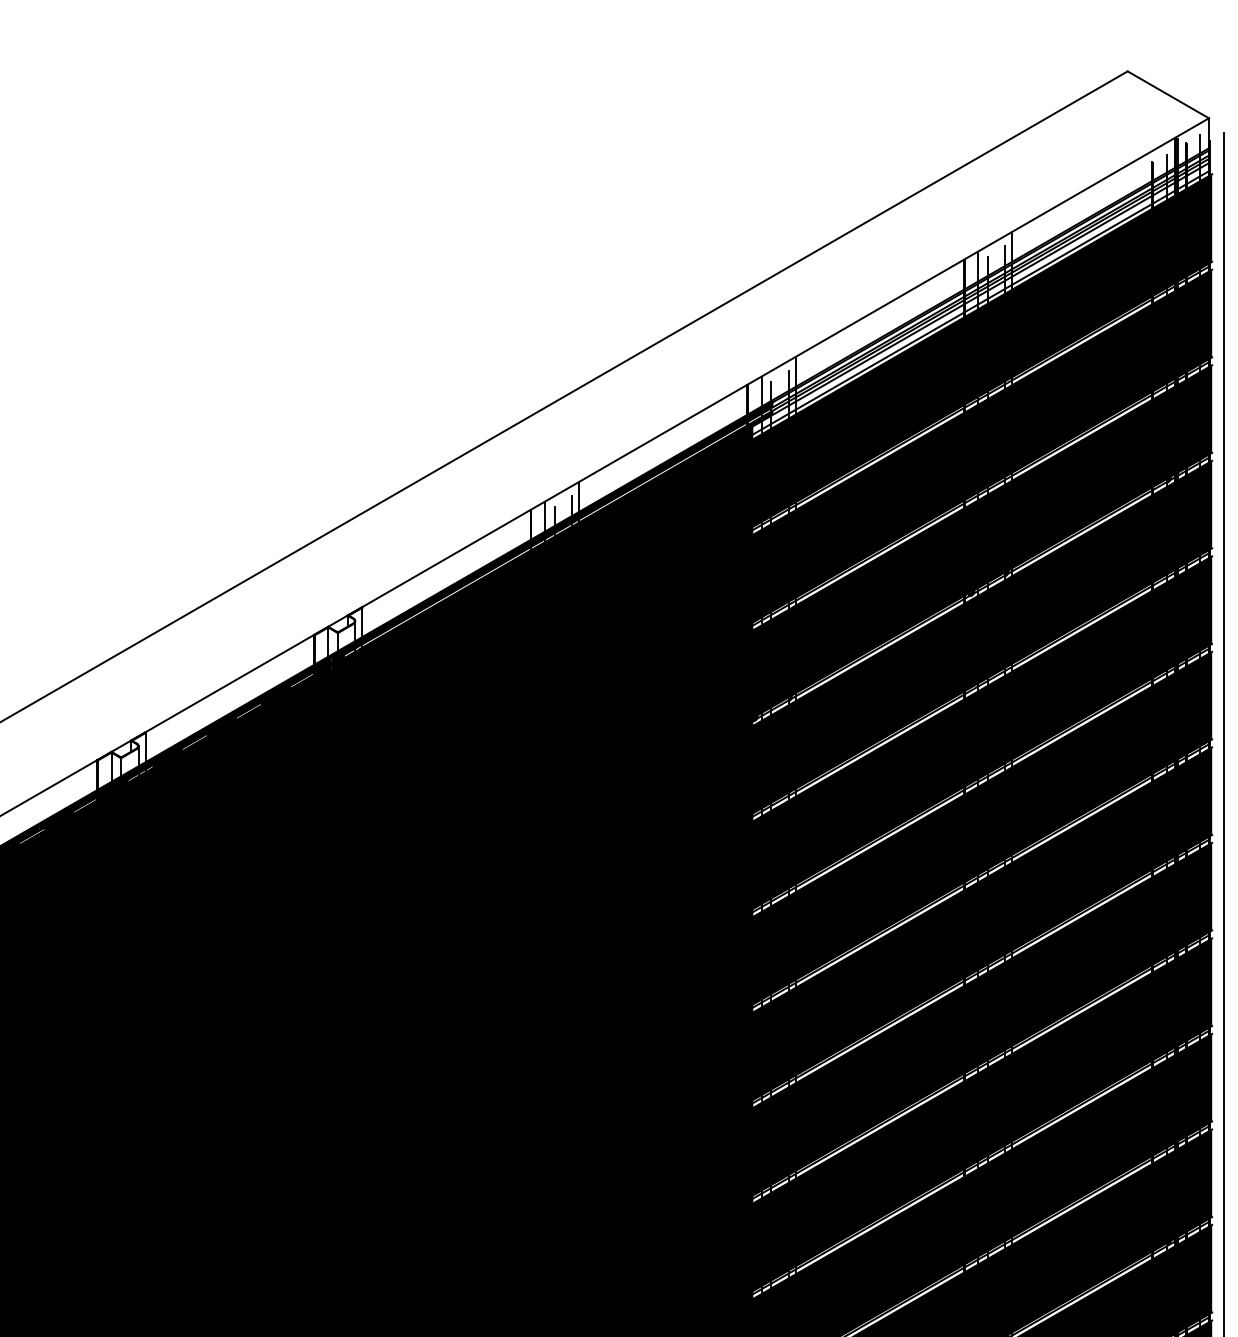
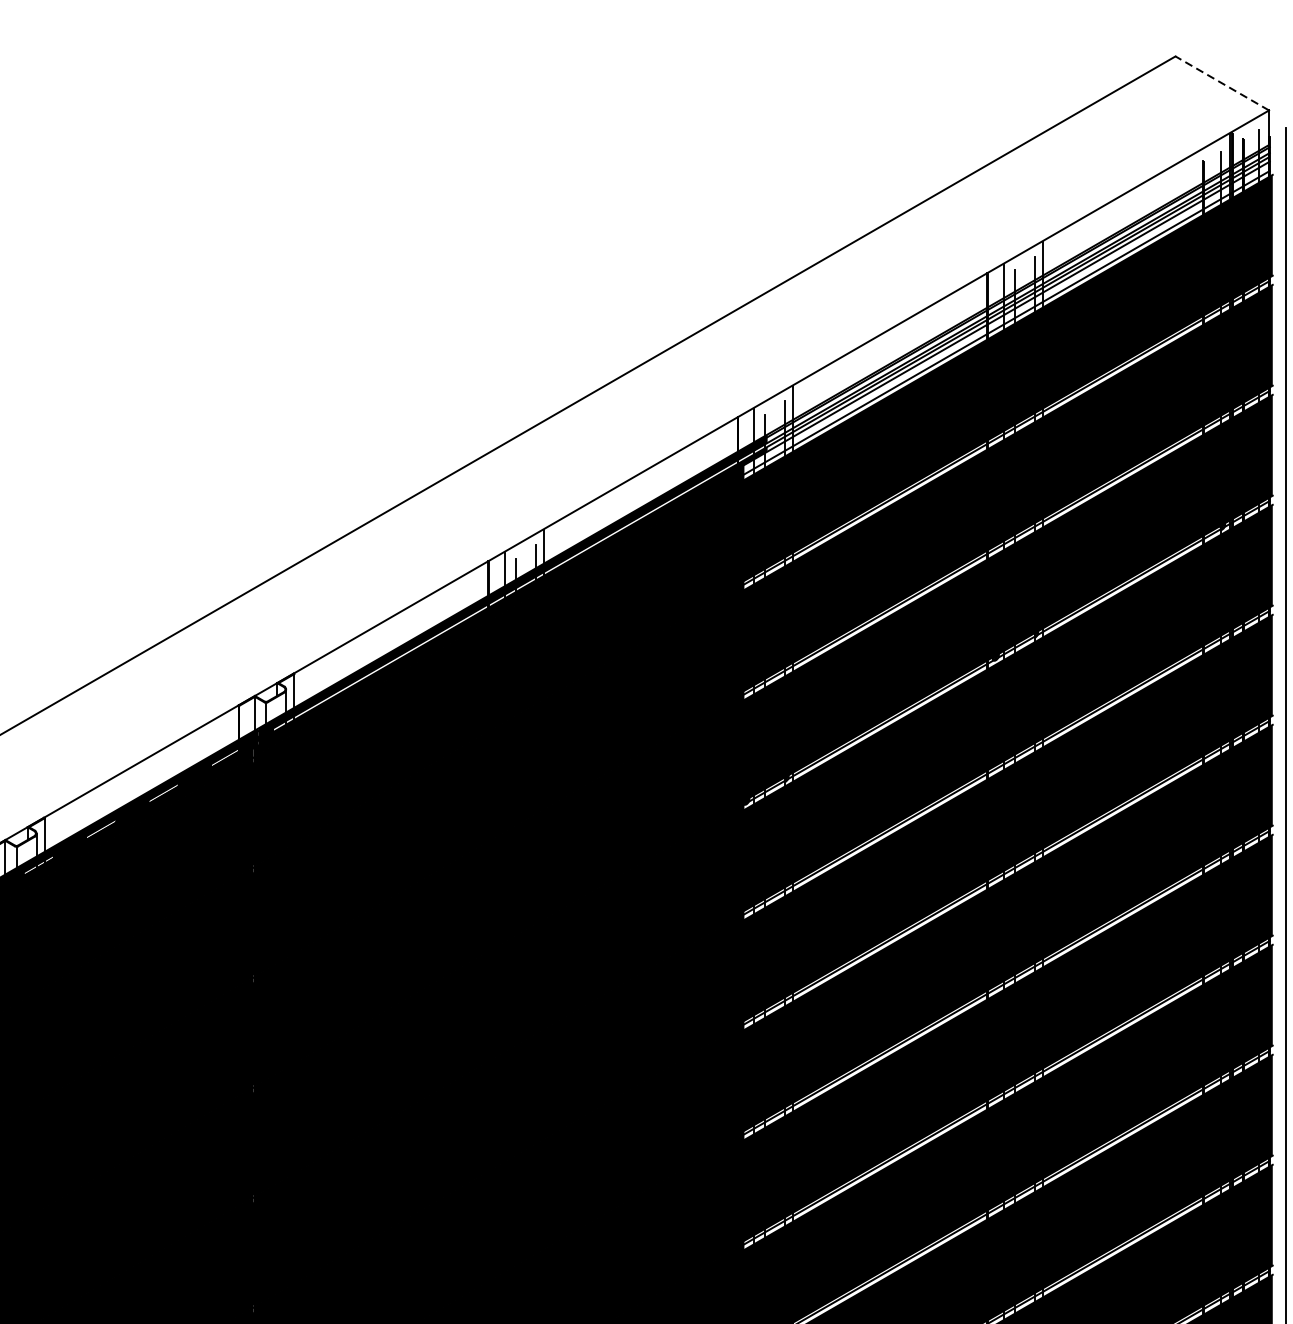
line: (1168, 94) -> (1222, 83), solid -> dashed

